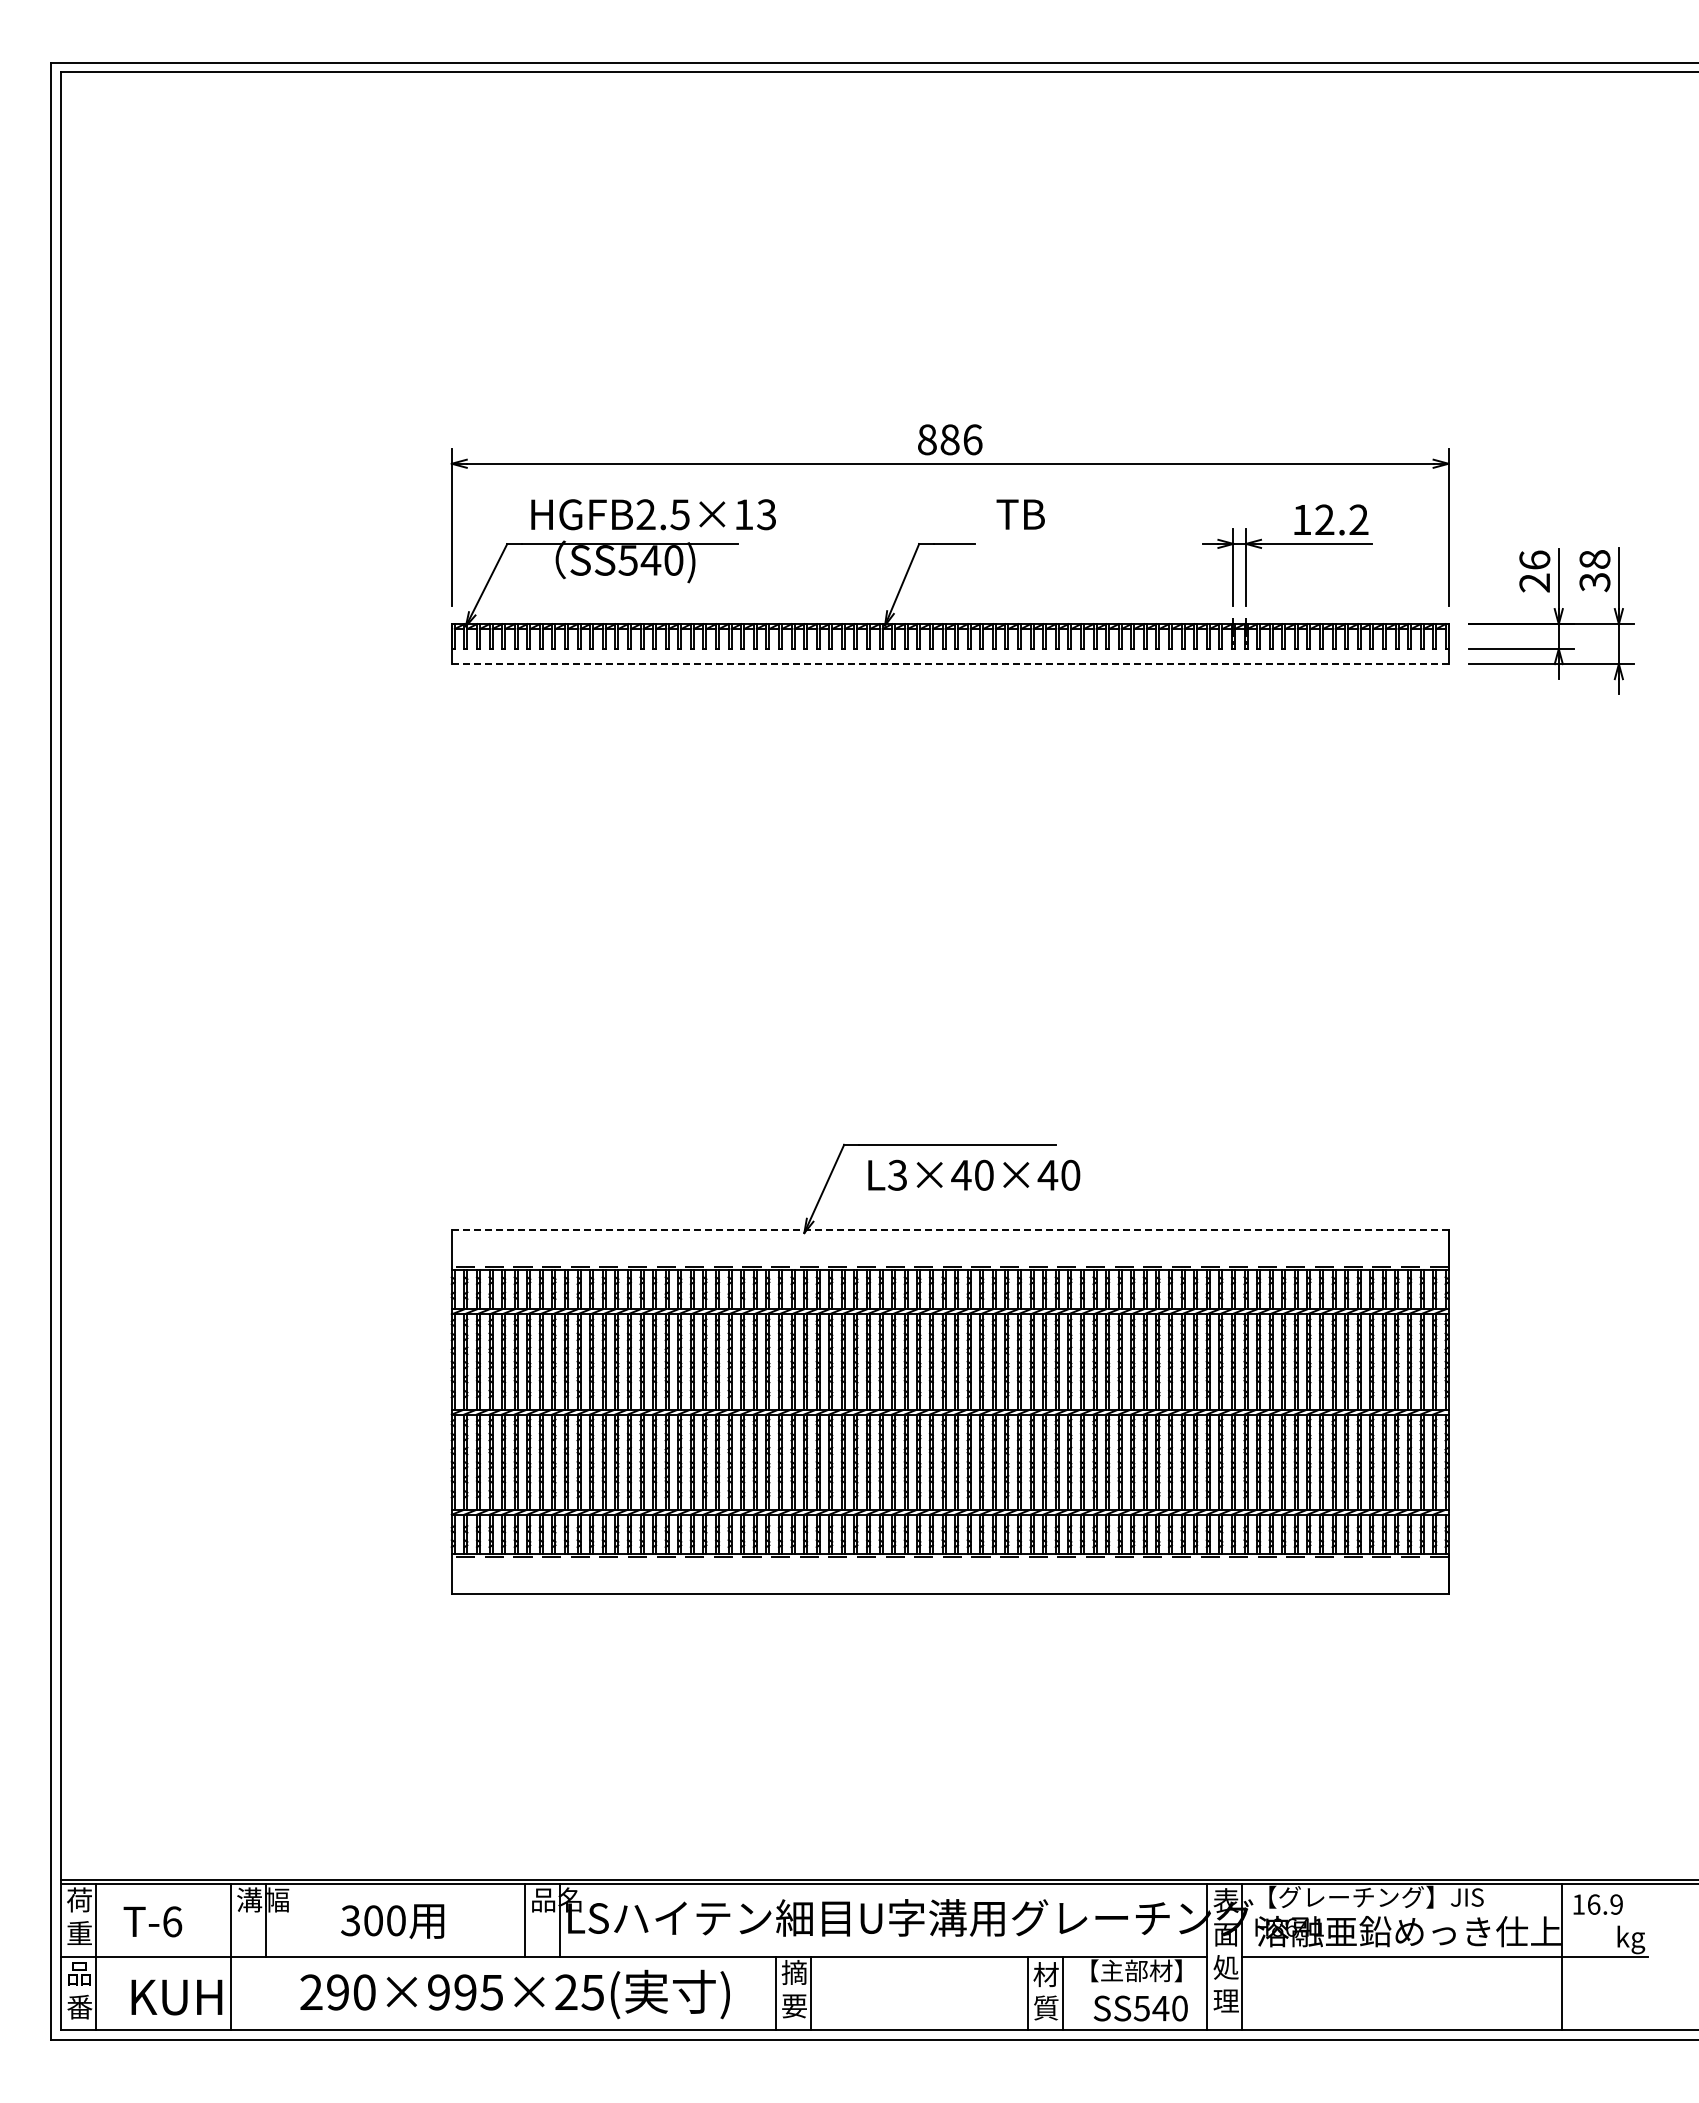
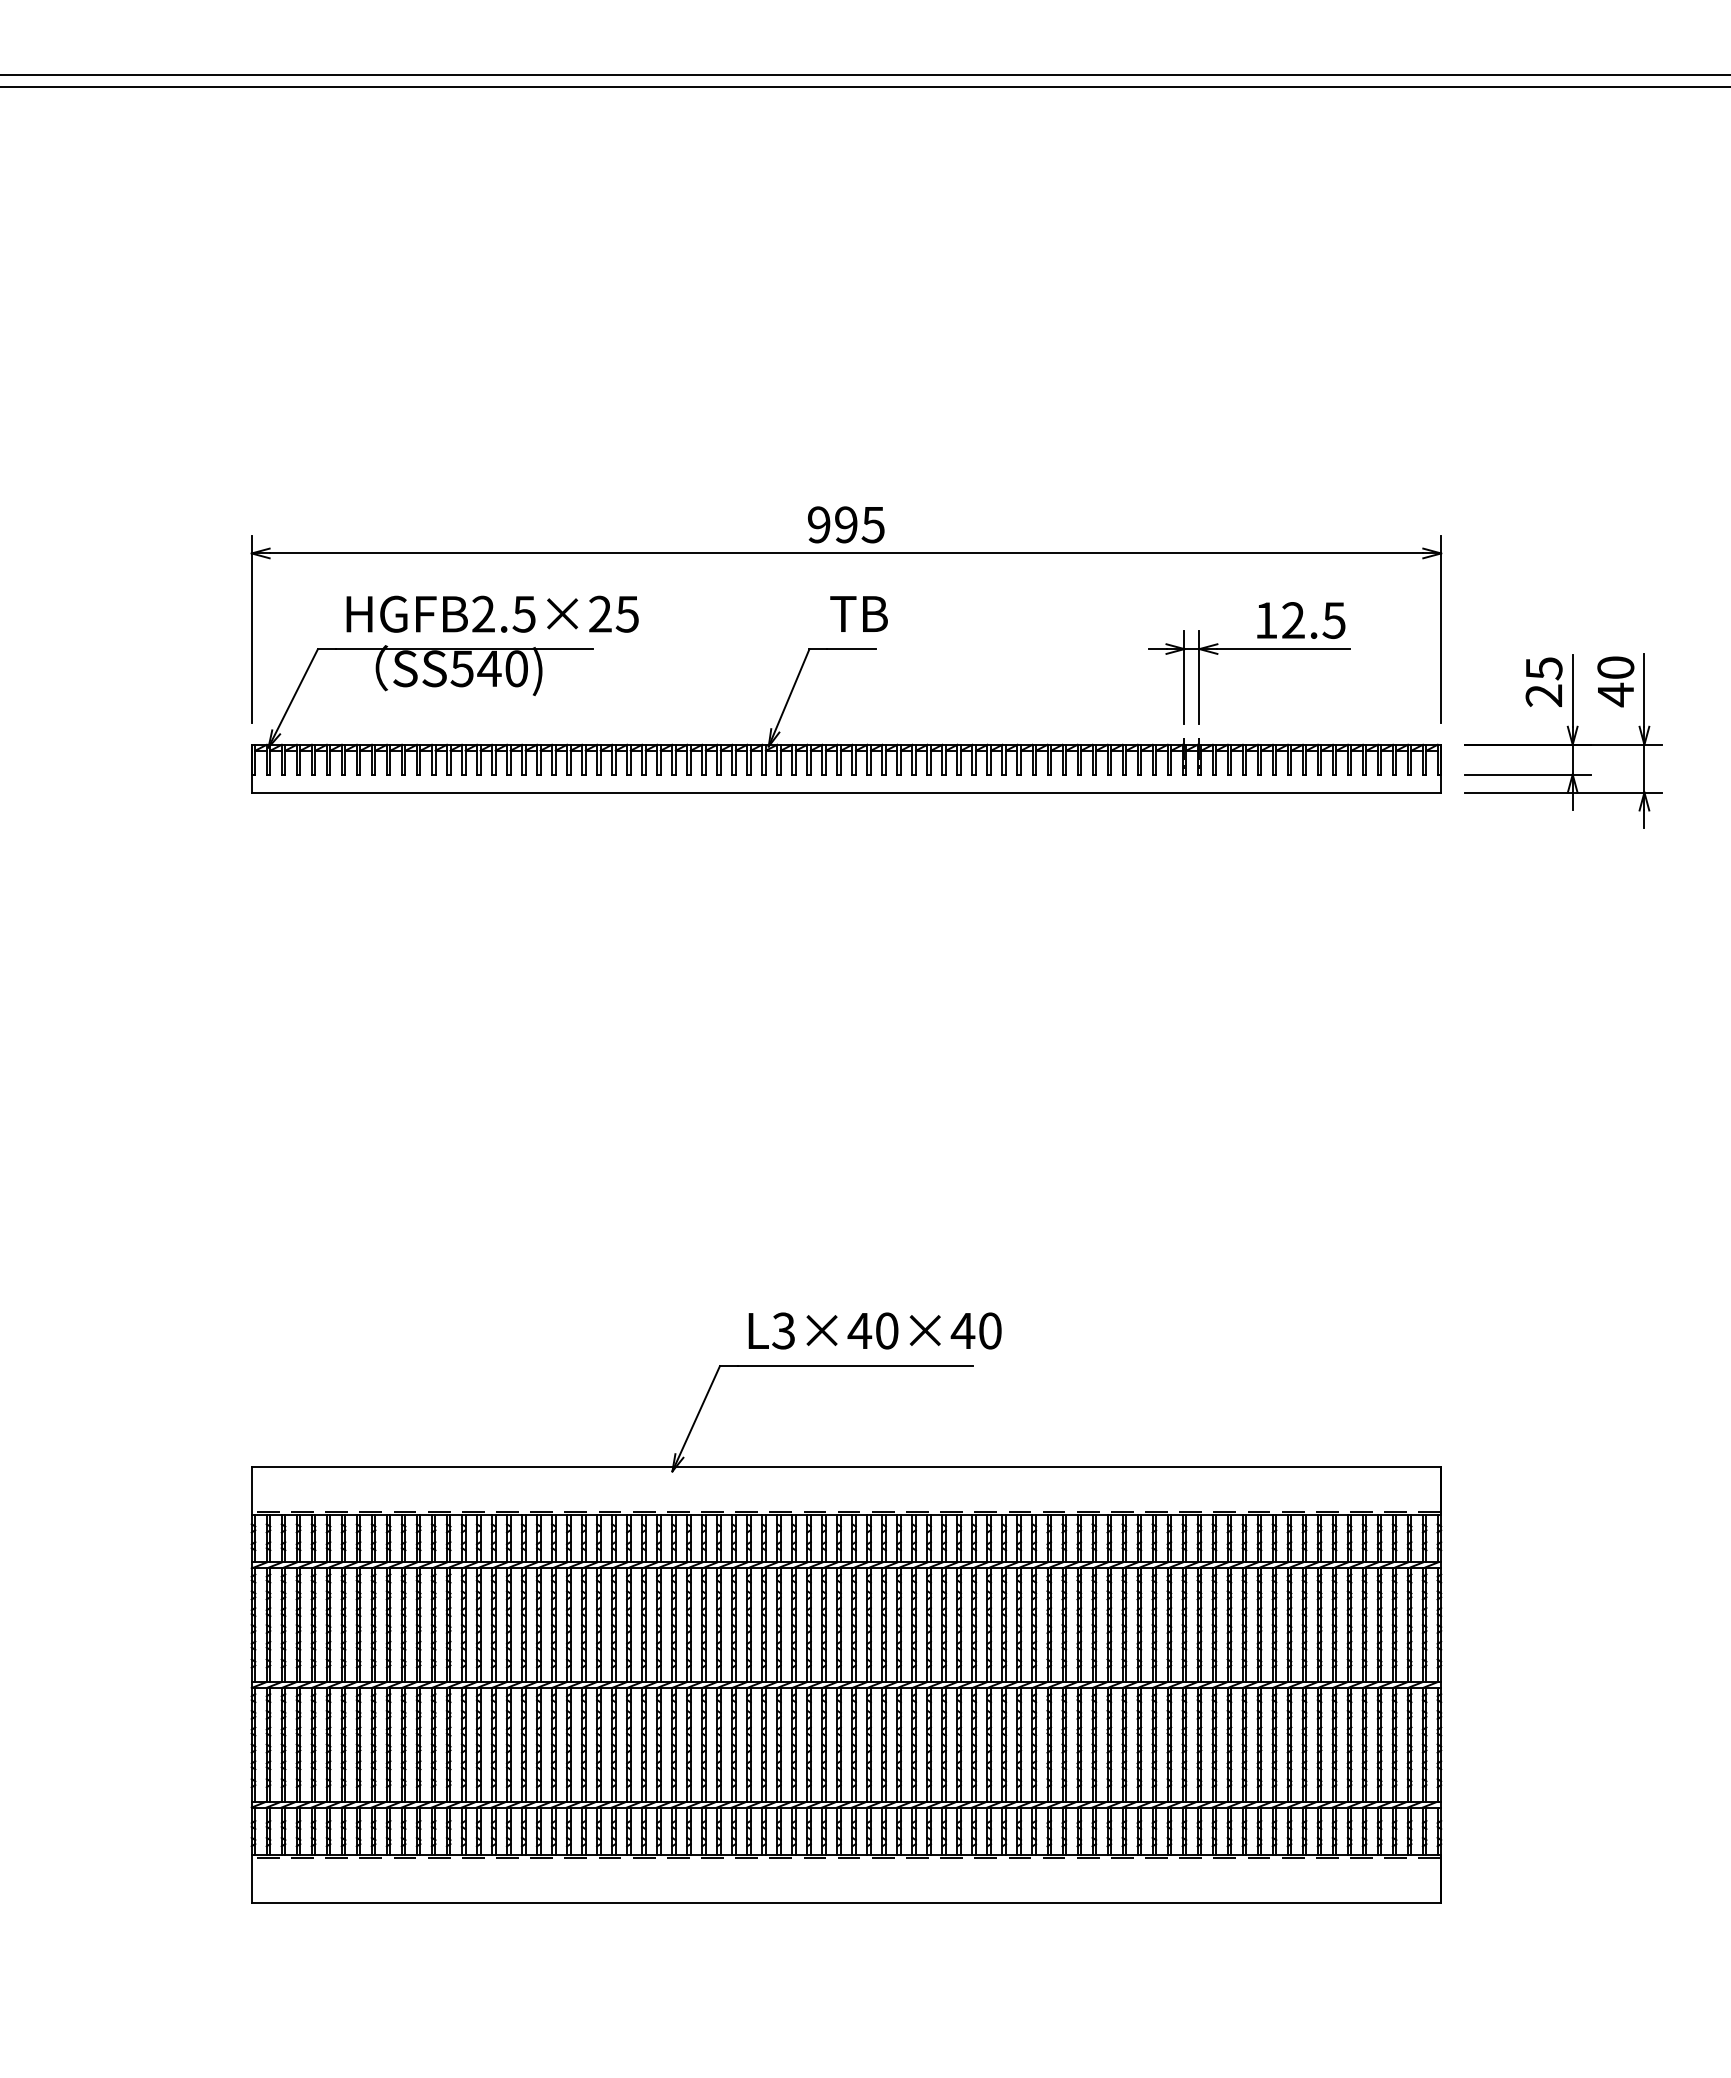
text: (950, 439) -> (846, 524), 886 -> 995
text: (755, 514) -> (614, 613), HGFB2.5×13 -> HGFB2.5×25
text: (1020, 514) -> (858, 613), moved
text: (1358, 519) -> (1333, 619), 12.2 -> 12.5
text: (1534, 560) -> (1543, 668), 26 -> 25
text: (1594, 571) -> (1615, 682), 38 -> 40
line: (949, 664) -> (845, 792), dashed -> solid
text: (974, 1174) -> (875, 1329), moved
line: (950, 1229) -> (846, 1467), dashed -> solid

